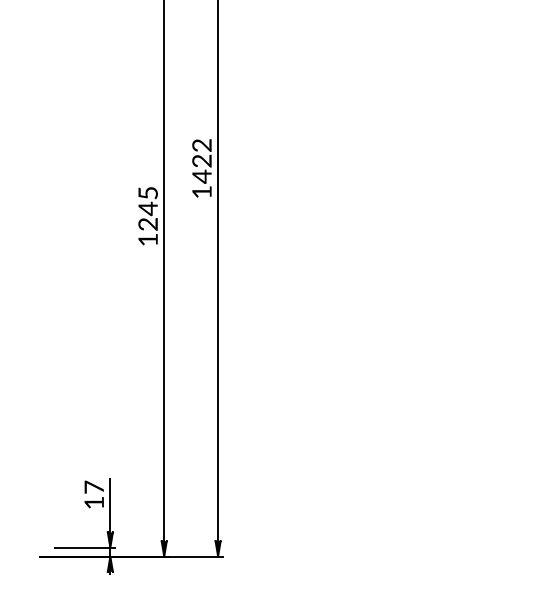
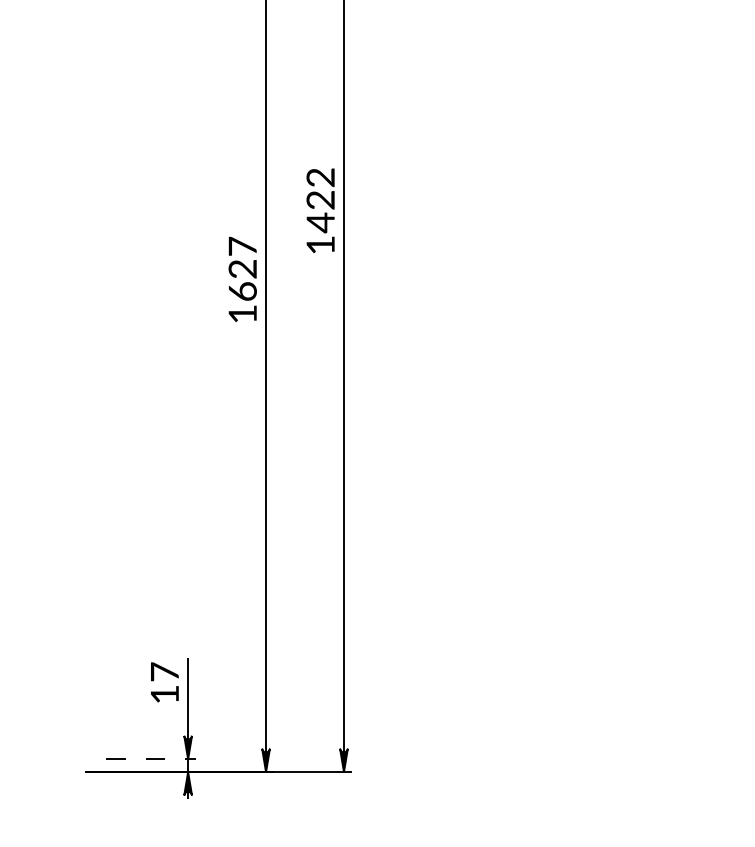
text: (147, 208) -> (241, 268), 1245 -> 1627
line: (85, 547) -> (152, 759), solid -> dashed

